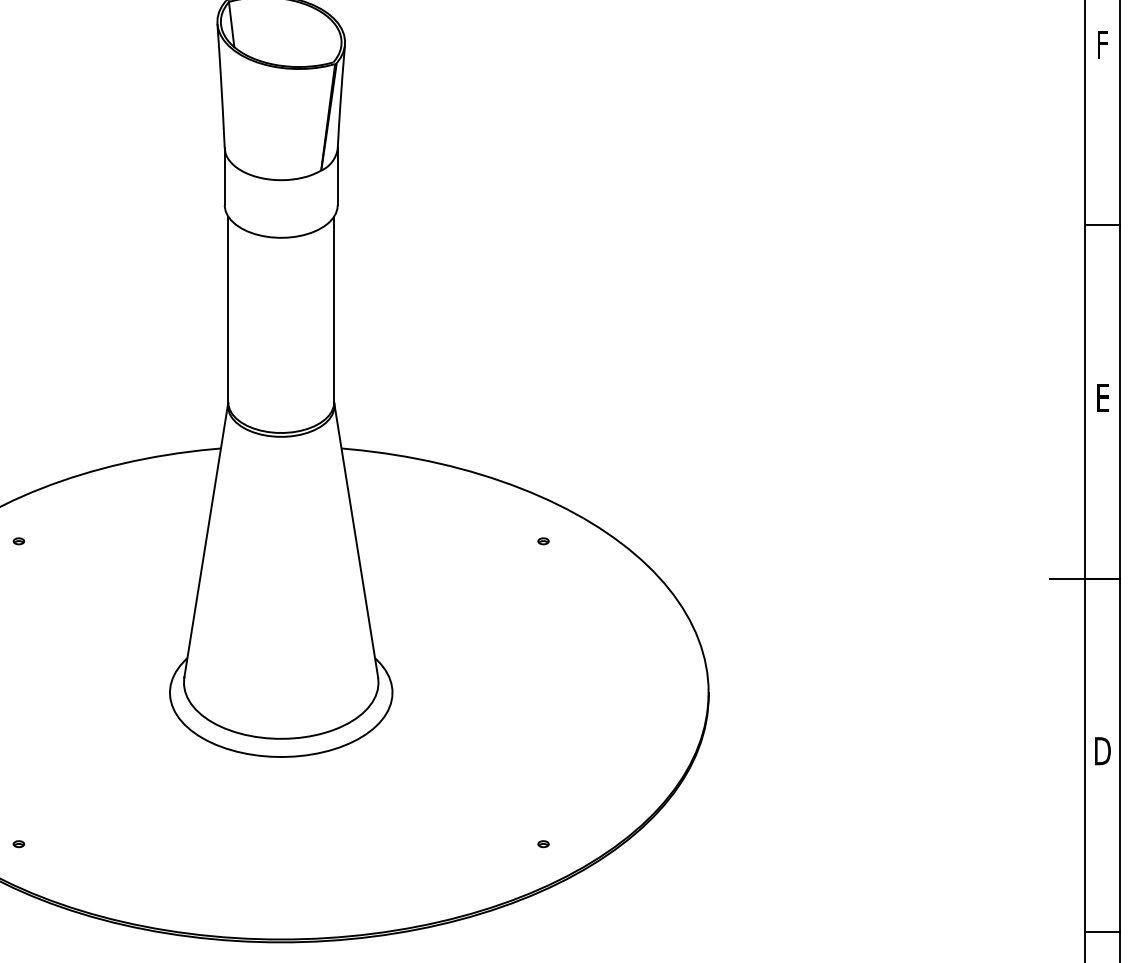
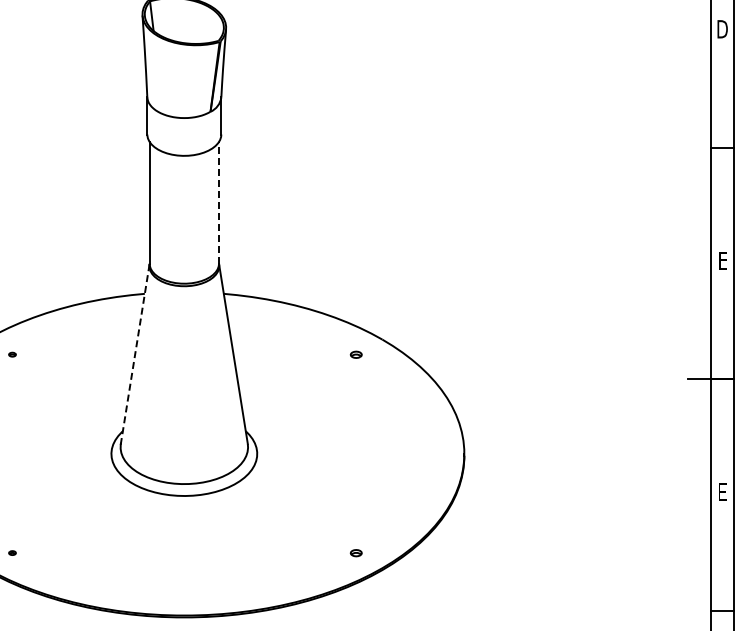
text: (1102, 44) -> (722, 29), F -> D
line: (334, 309) -> (219, 202), solid -> dashed
line: (206, 541) -> (135, 354), solid -> dashed
part: (542, 541) -> (355, 354), size x1.6
text: (1102, 751) -> (722, 492), D -> E
part: (542, 843) -> (355, 552), size x1.6

